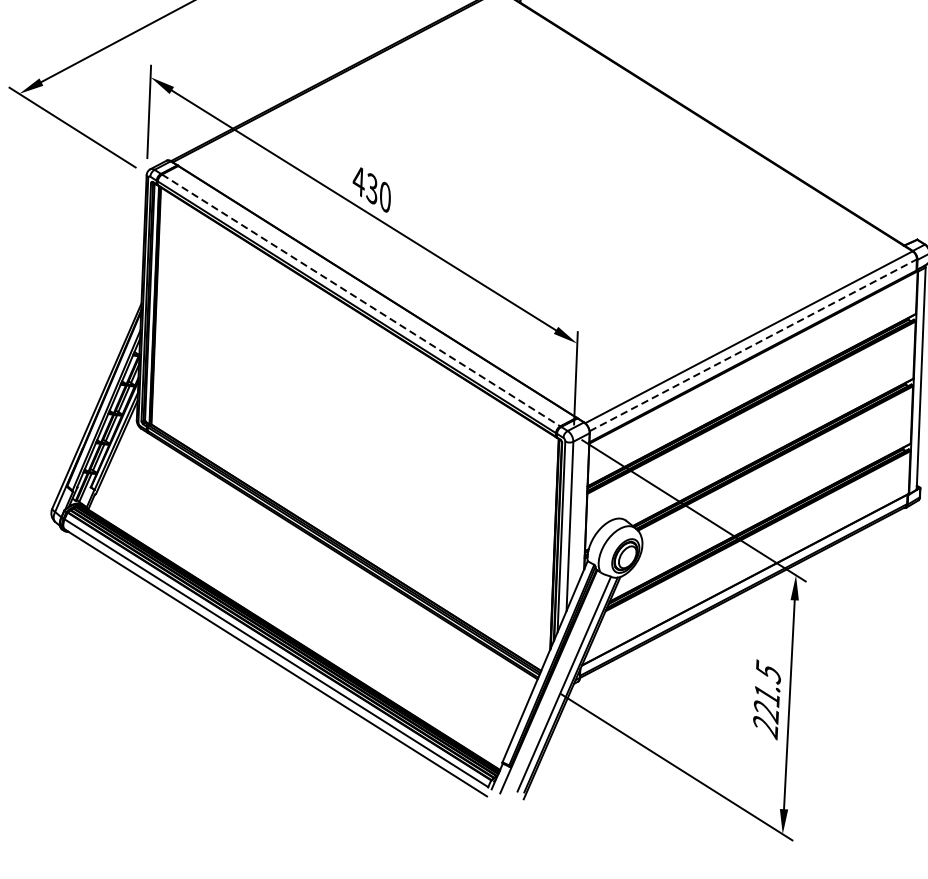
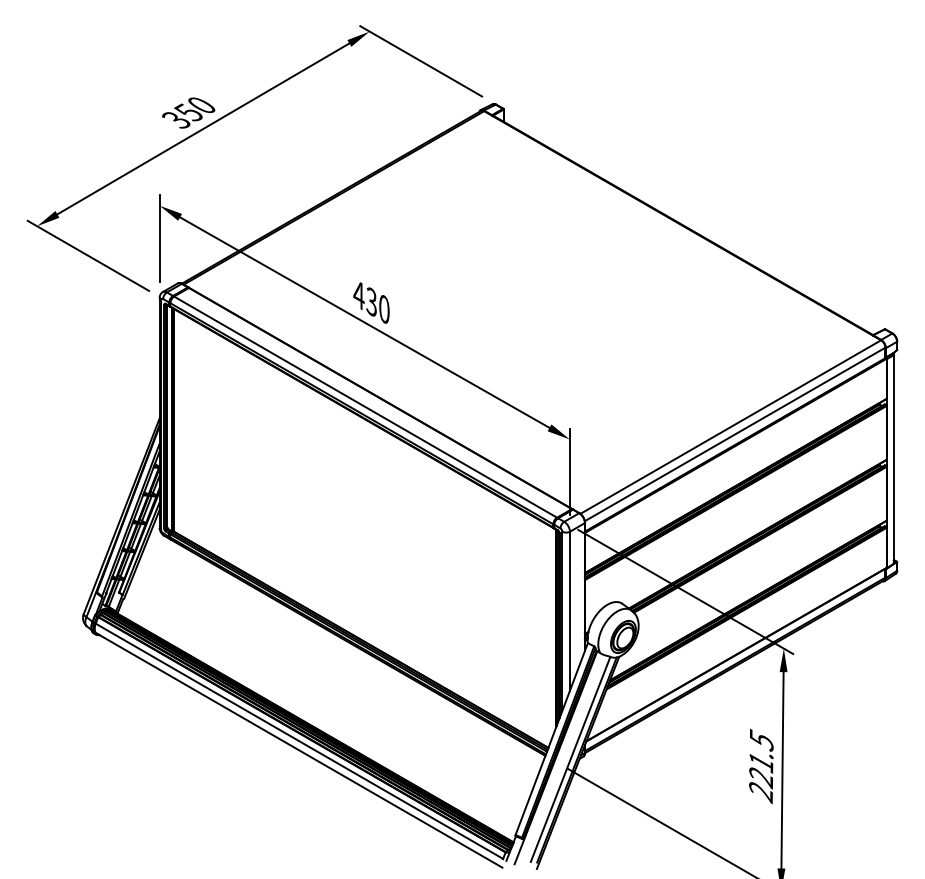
line: (362, 300) -> (366, 407), dashed -> solid
line: (753, 345) -> (735, 434), dashed -> solid

